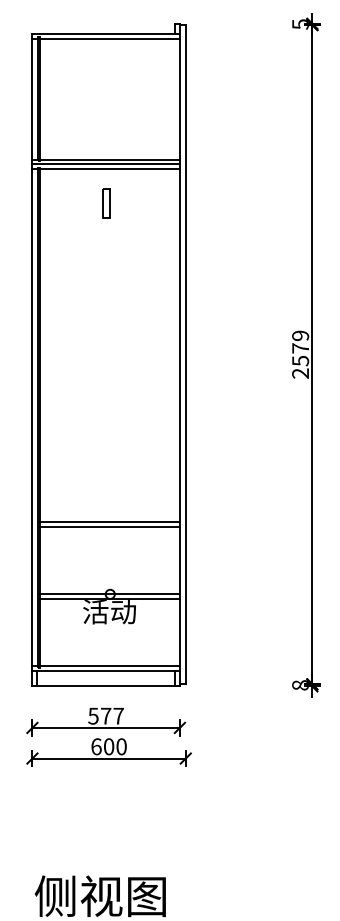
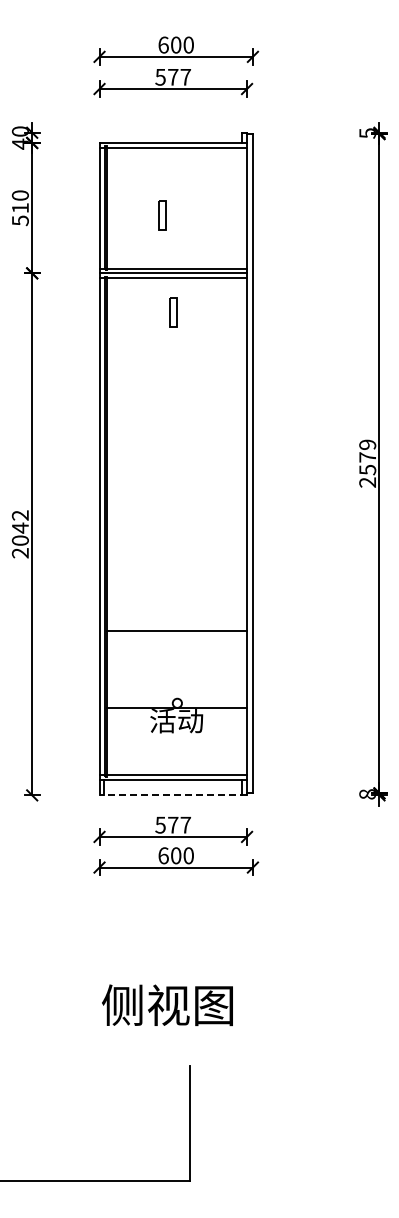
part: (95, 106) -> (162, 215), added
line: (109, 526) -> (176, 635), removed
line: (109, 594) -> (176, 703), removed
line: (106, 686) -> (173, 795), solid -> dashed

